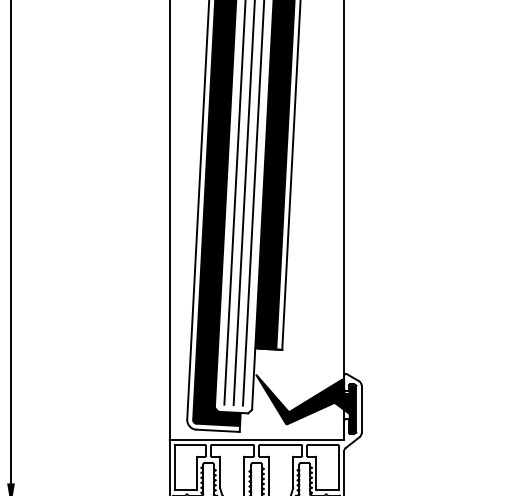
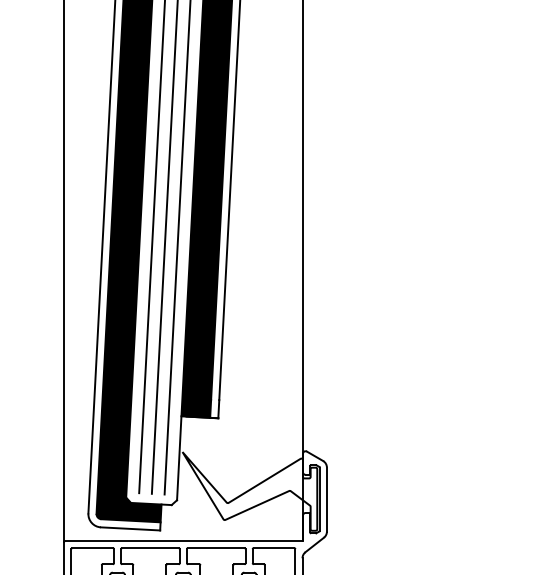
fill: (305, 403) -> (250, 491), removed

